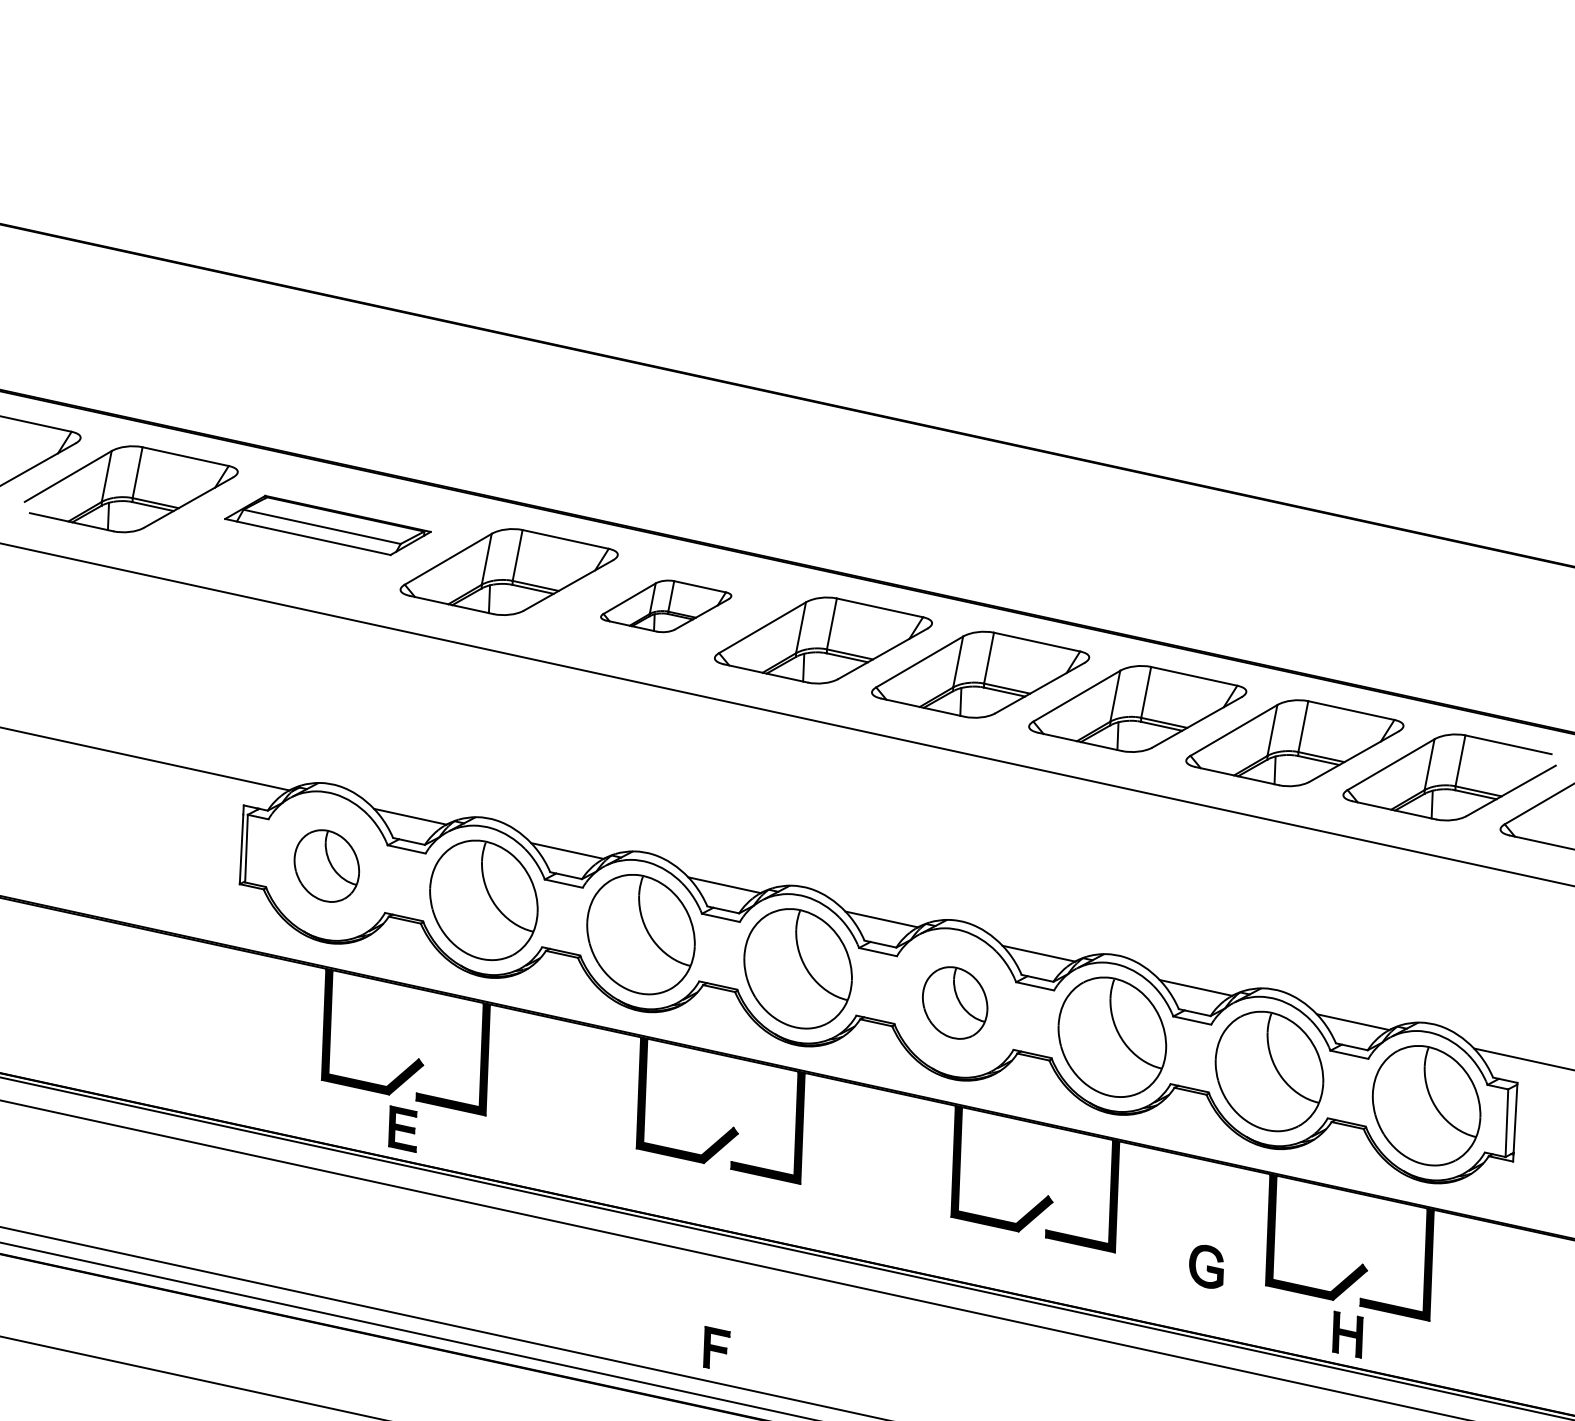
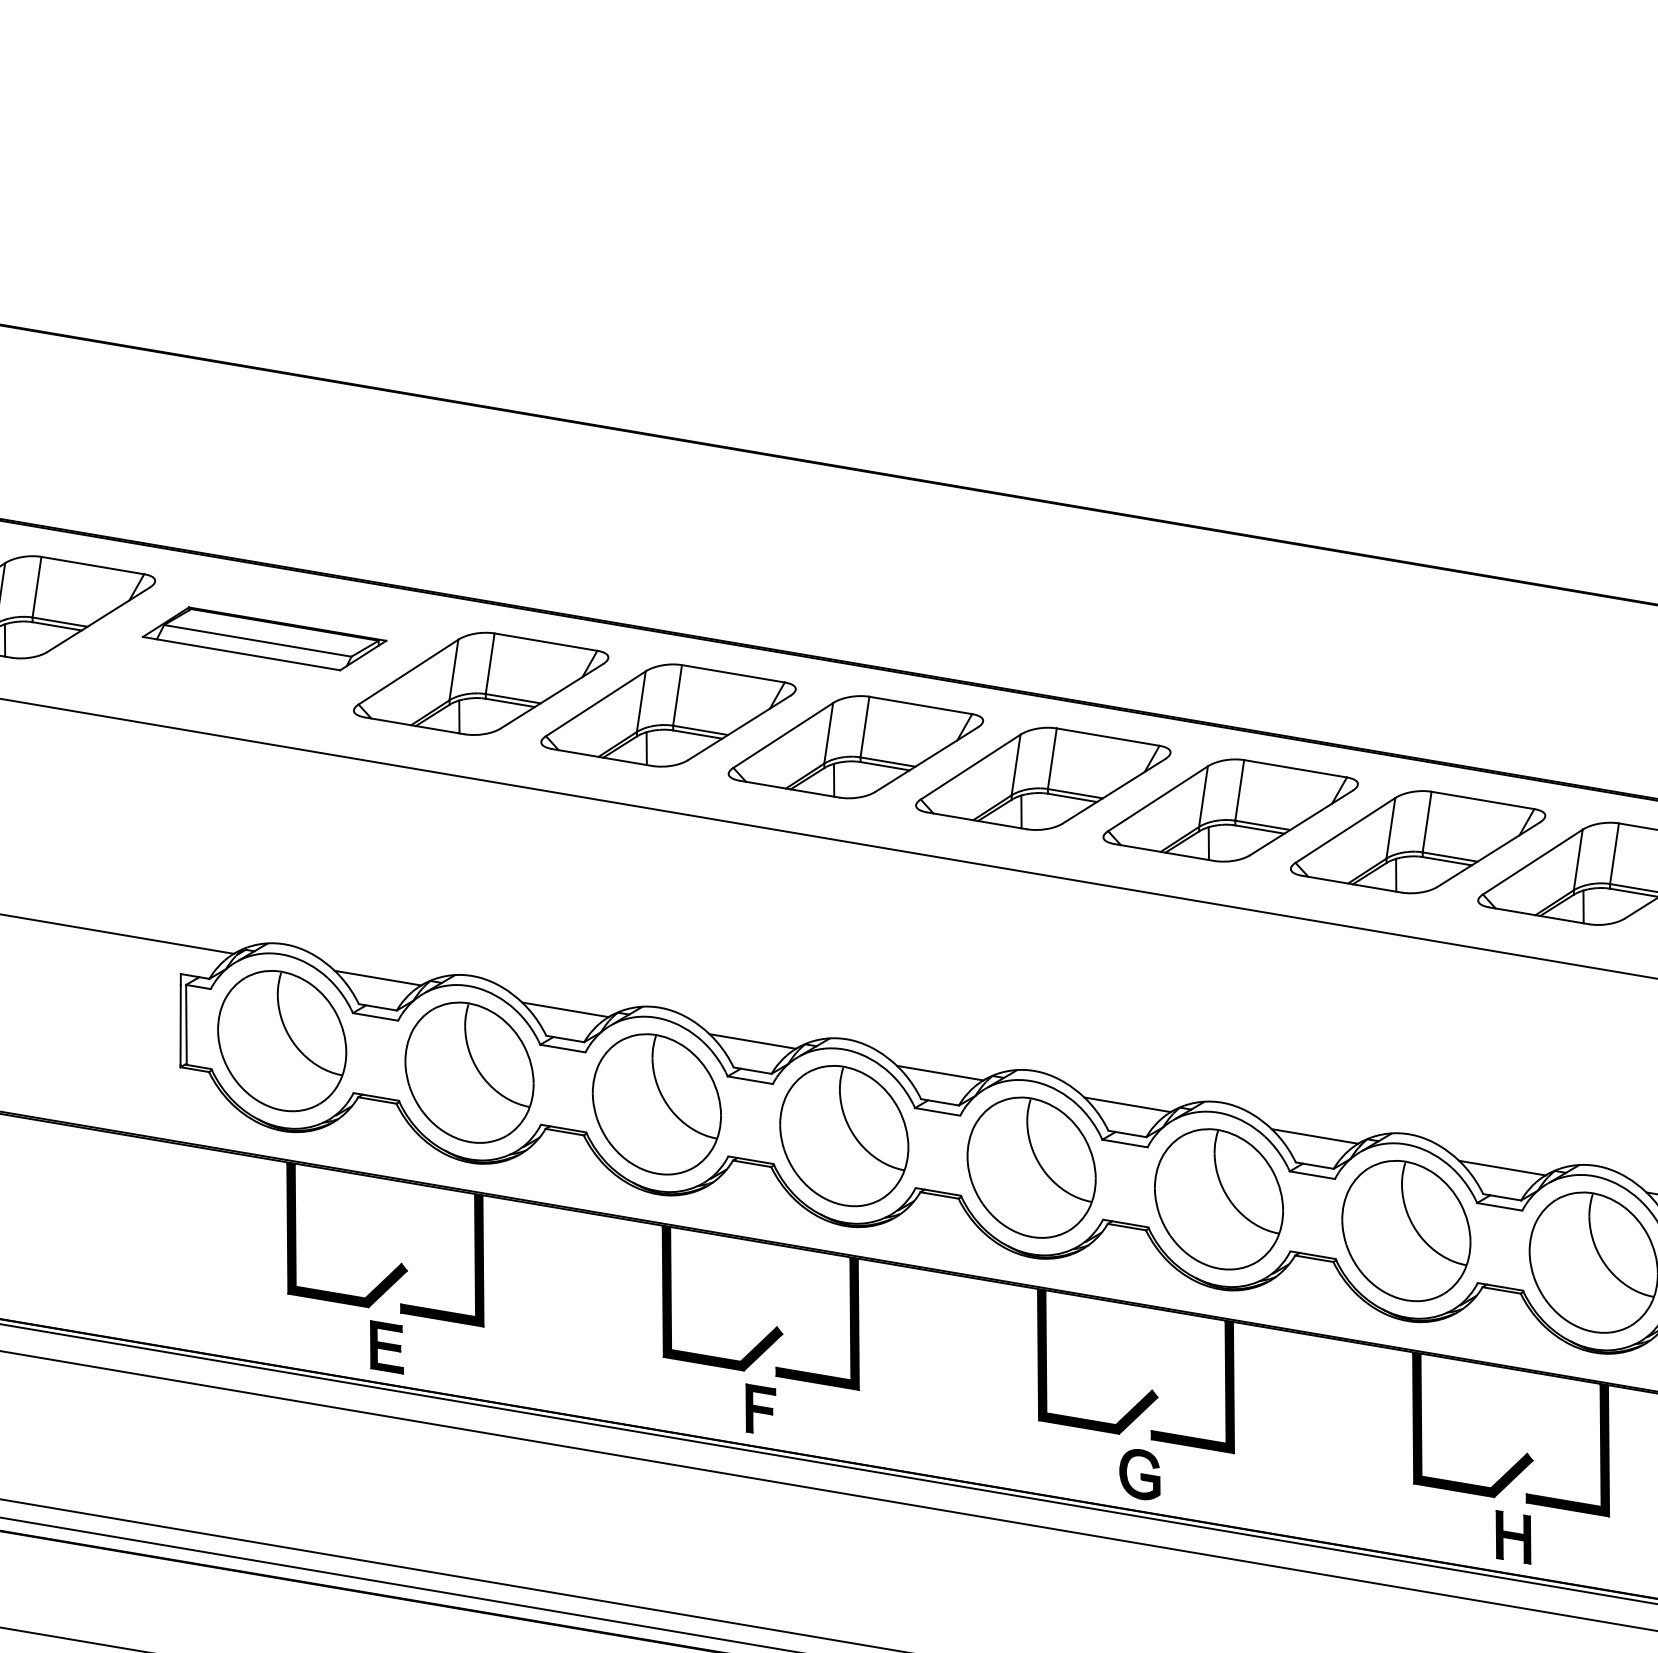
part: (665, 606) -> (667, 715), size x1.67
part: (326, 865) -> (281, 1040), size x1.67
part: (954, 1002) -> (1030, 1167), size x1.67
part: (1206, 1266) -> (1139, 1474), moved
part: (716, 1347) -> (760, 1408), moved

